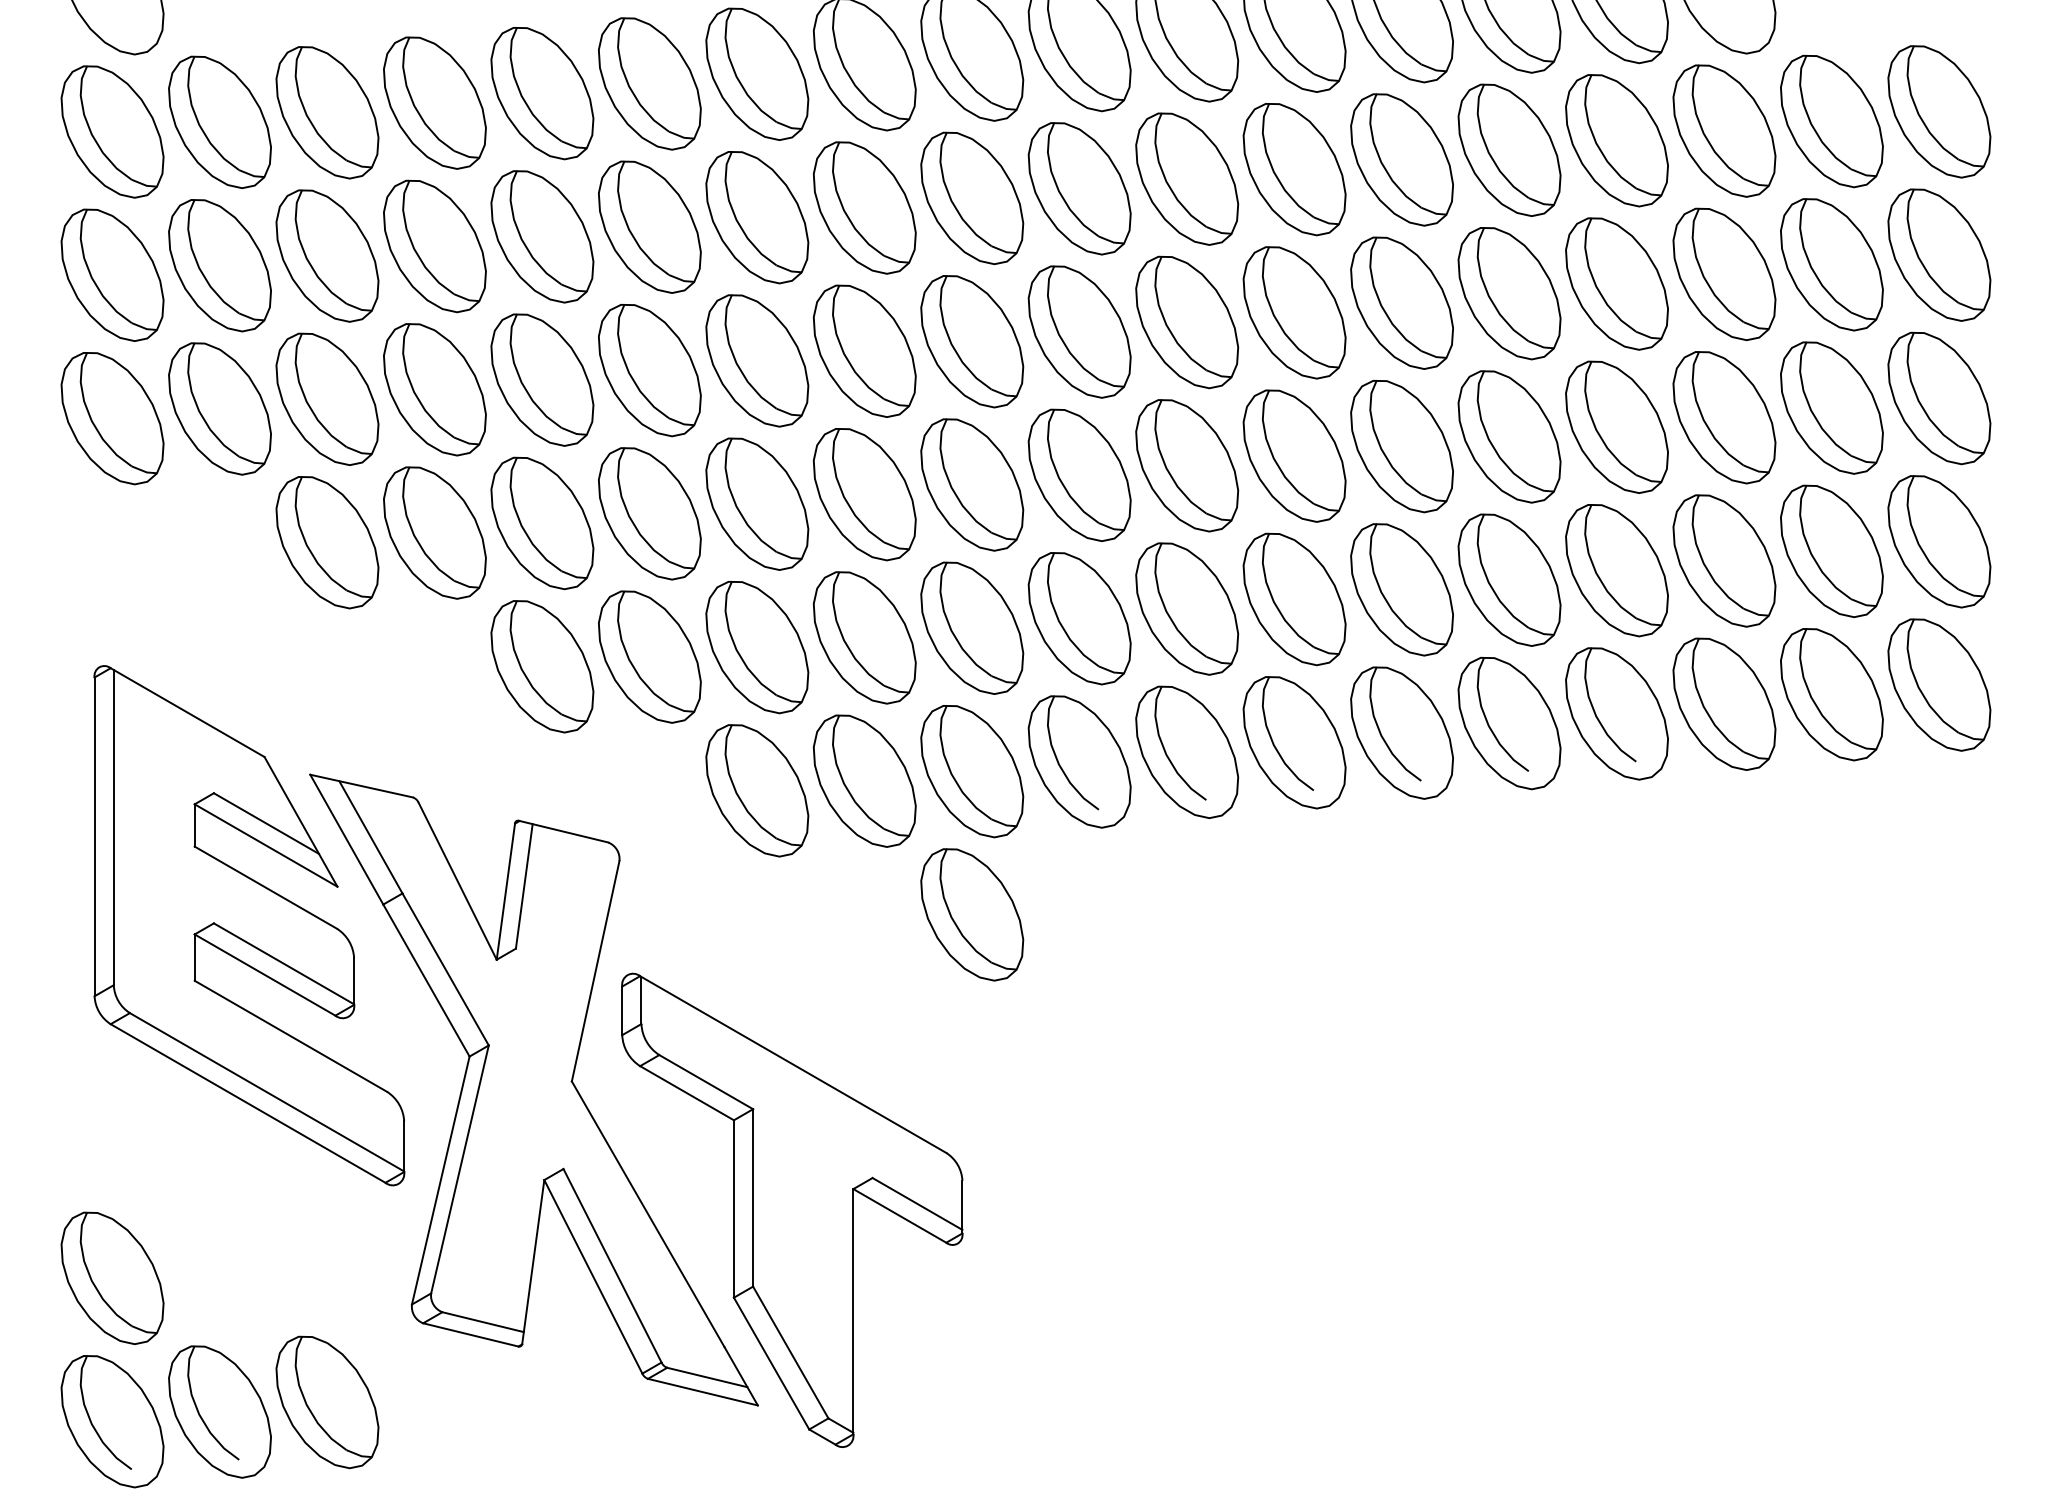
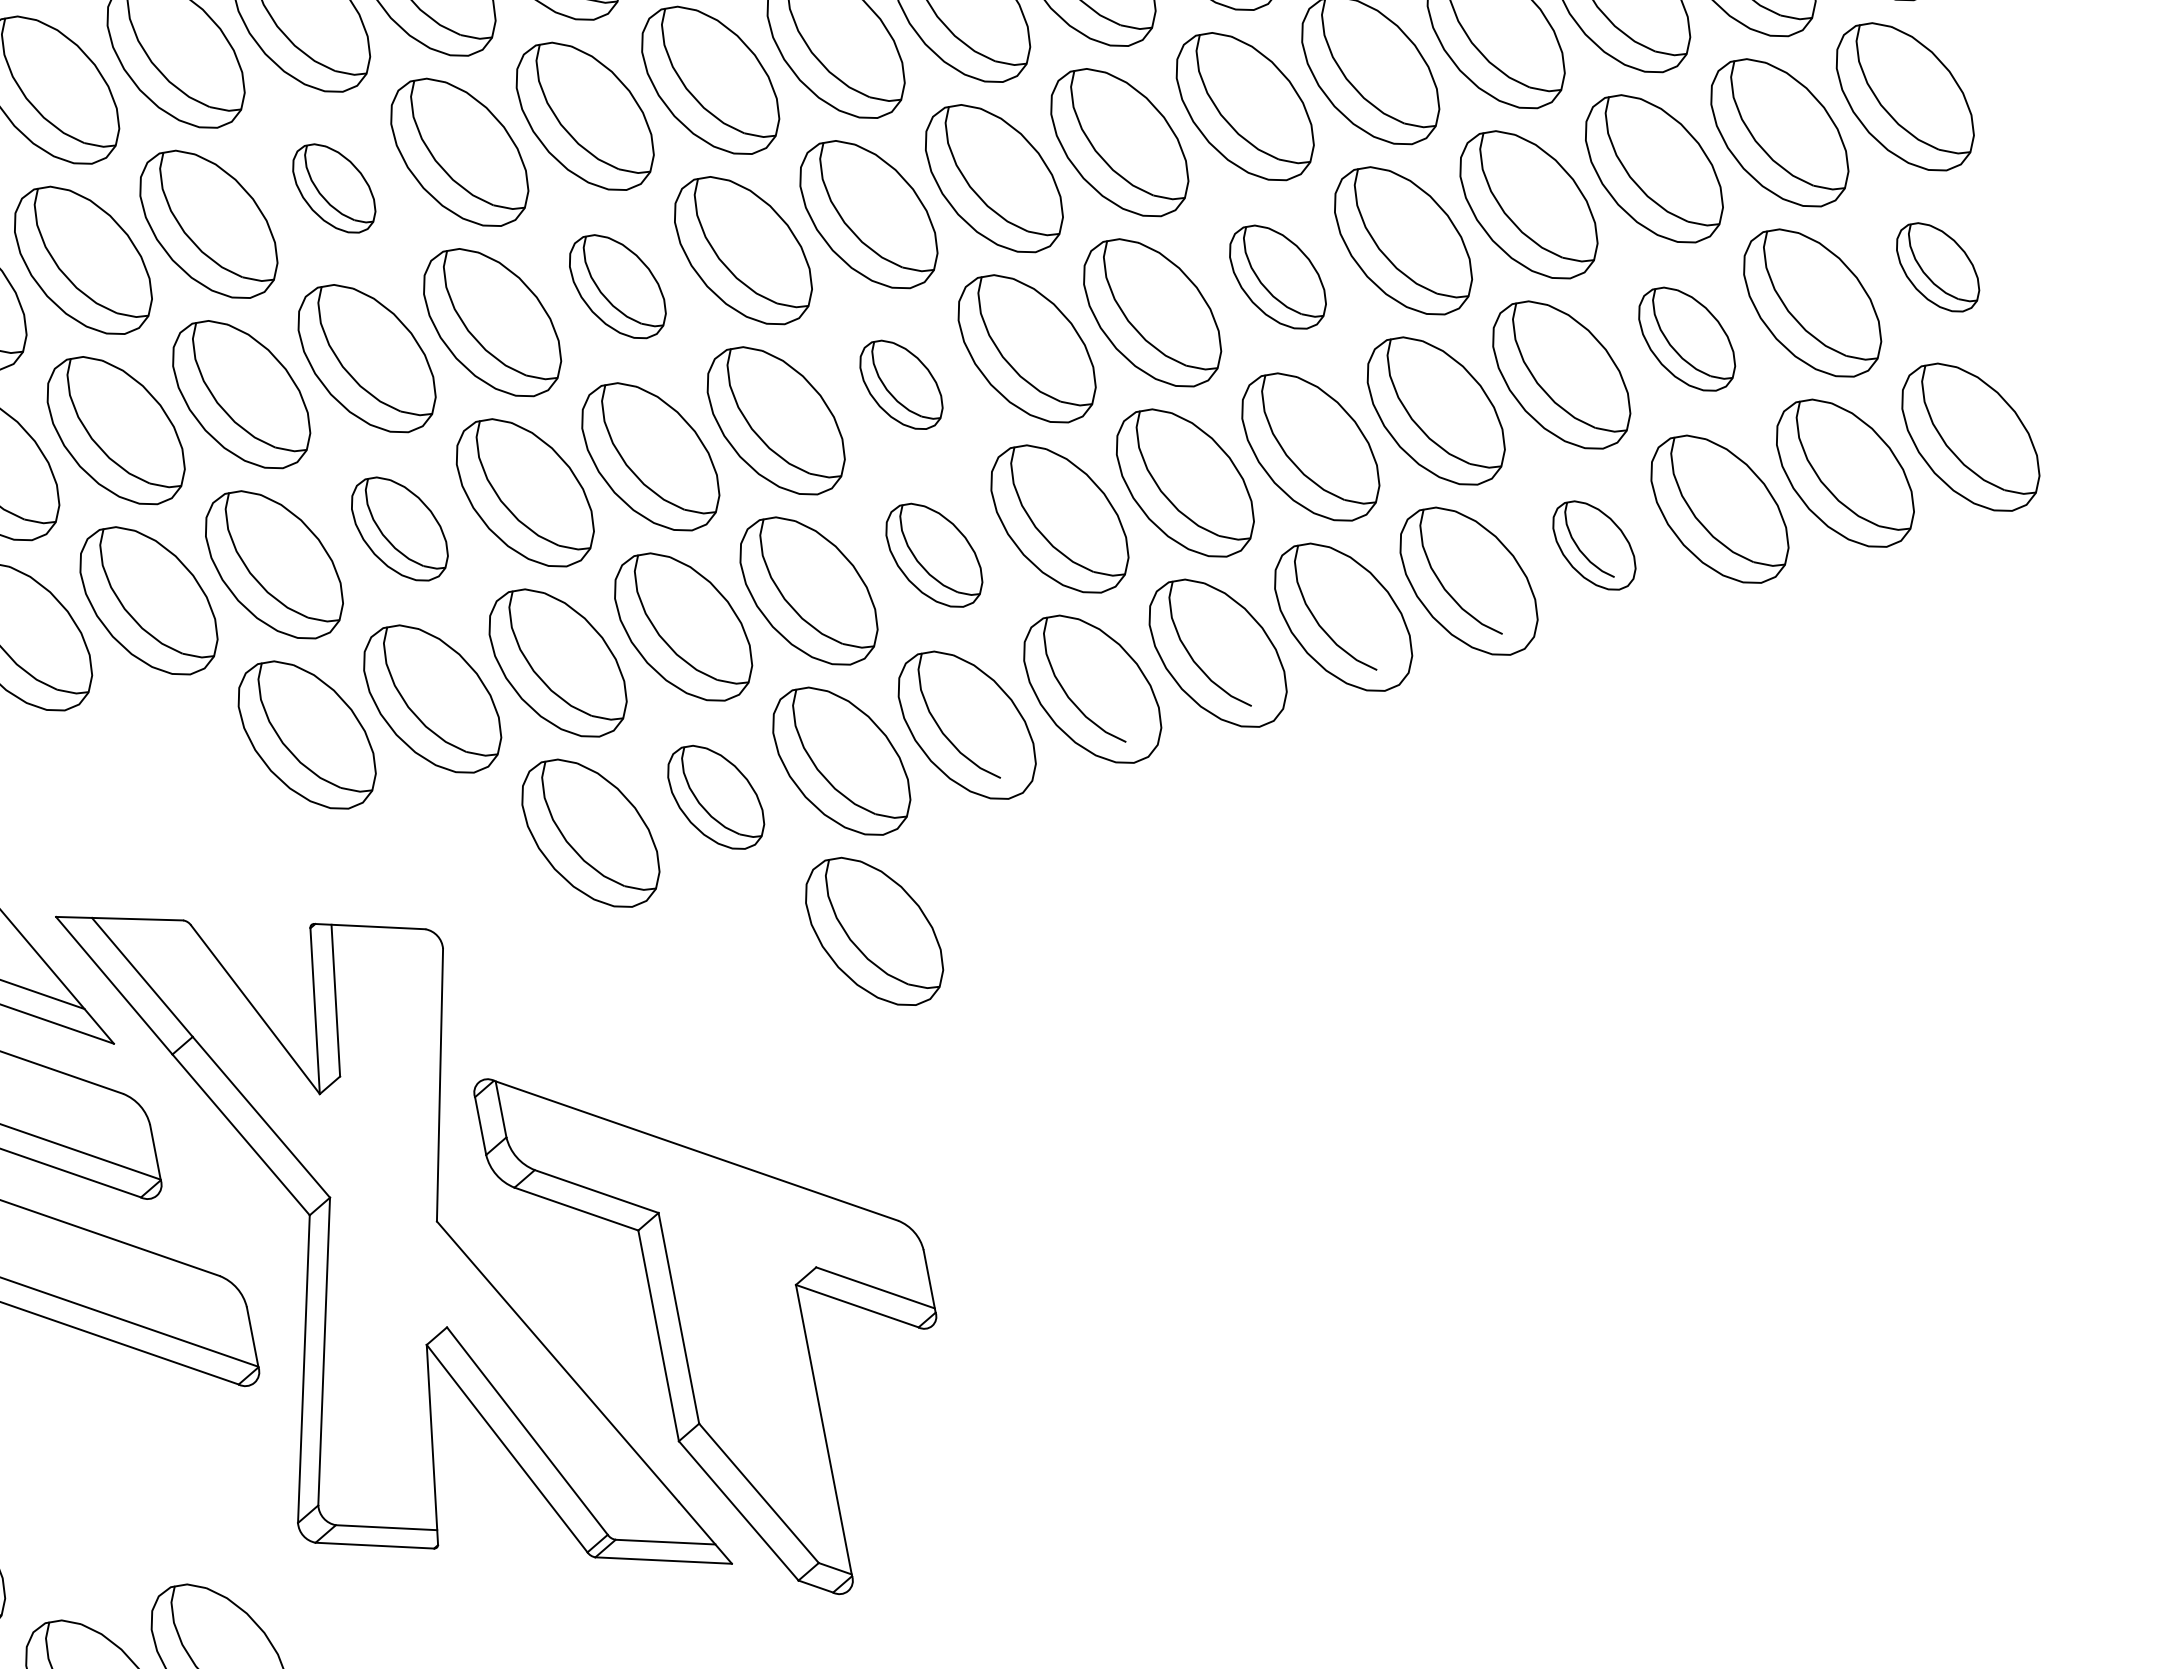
part: (649, 226) -> (333, 188), size x0.6
part: (864, 350) -> (617, 286), size x0.7
part: (1401, 446) -> (1277, 277), size x0.7
part: (1079, 474) -> (901, 384), size x0.6
part: (649, 513) -> (399, 529), size x0.7
part: (1939, 541) -> (1938, 267), size x0.6
part: (1724, 560) -> (1686, 338), size x0.7
part: (1079, 618) -> (934, 555), size x0.7
part: (1616, 713) -> (1593, 545), size x0.6
part: (864, 780) -> (715, 797), size x0.7

